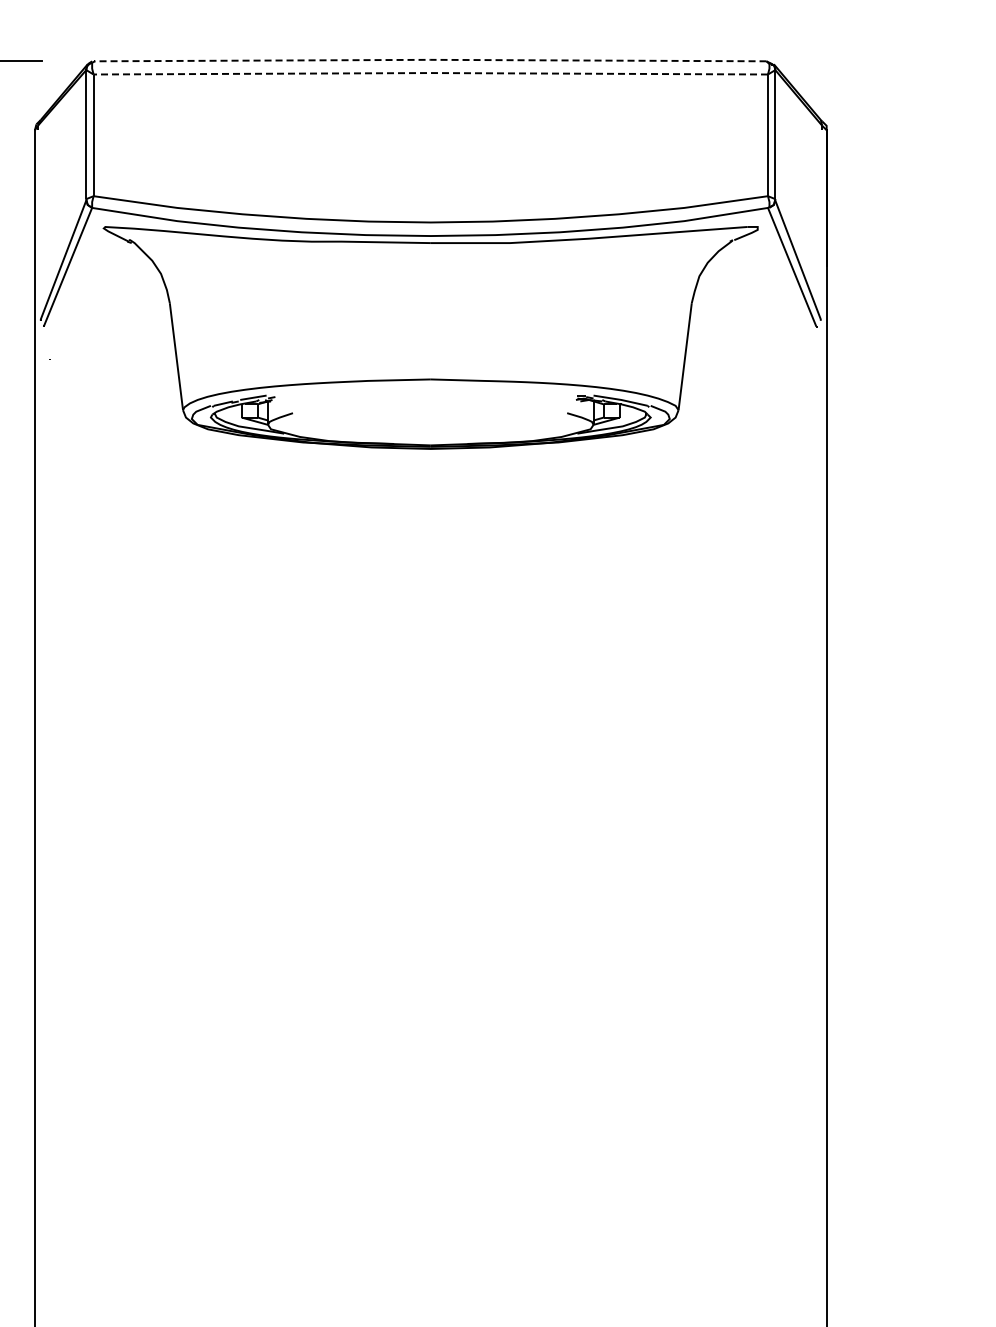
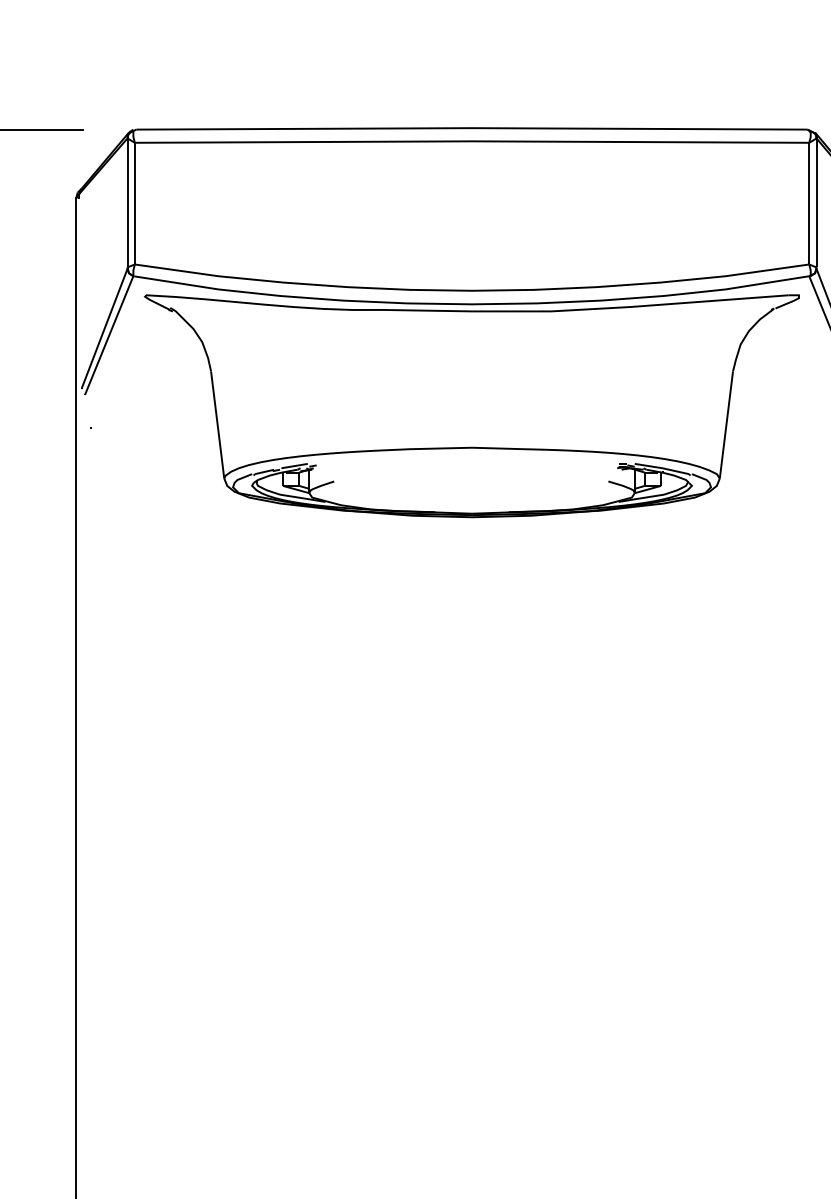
line: (430, 59) -> (471, 127), dashed -> solid
line: (430, 73) -> (471, 141), dashed -> solid

